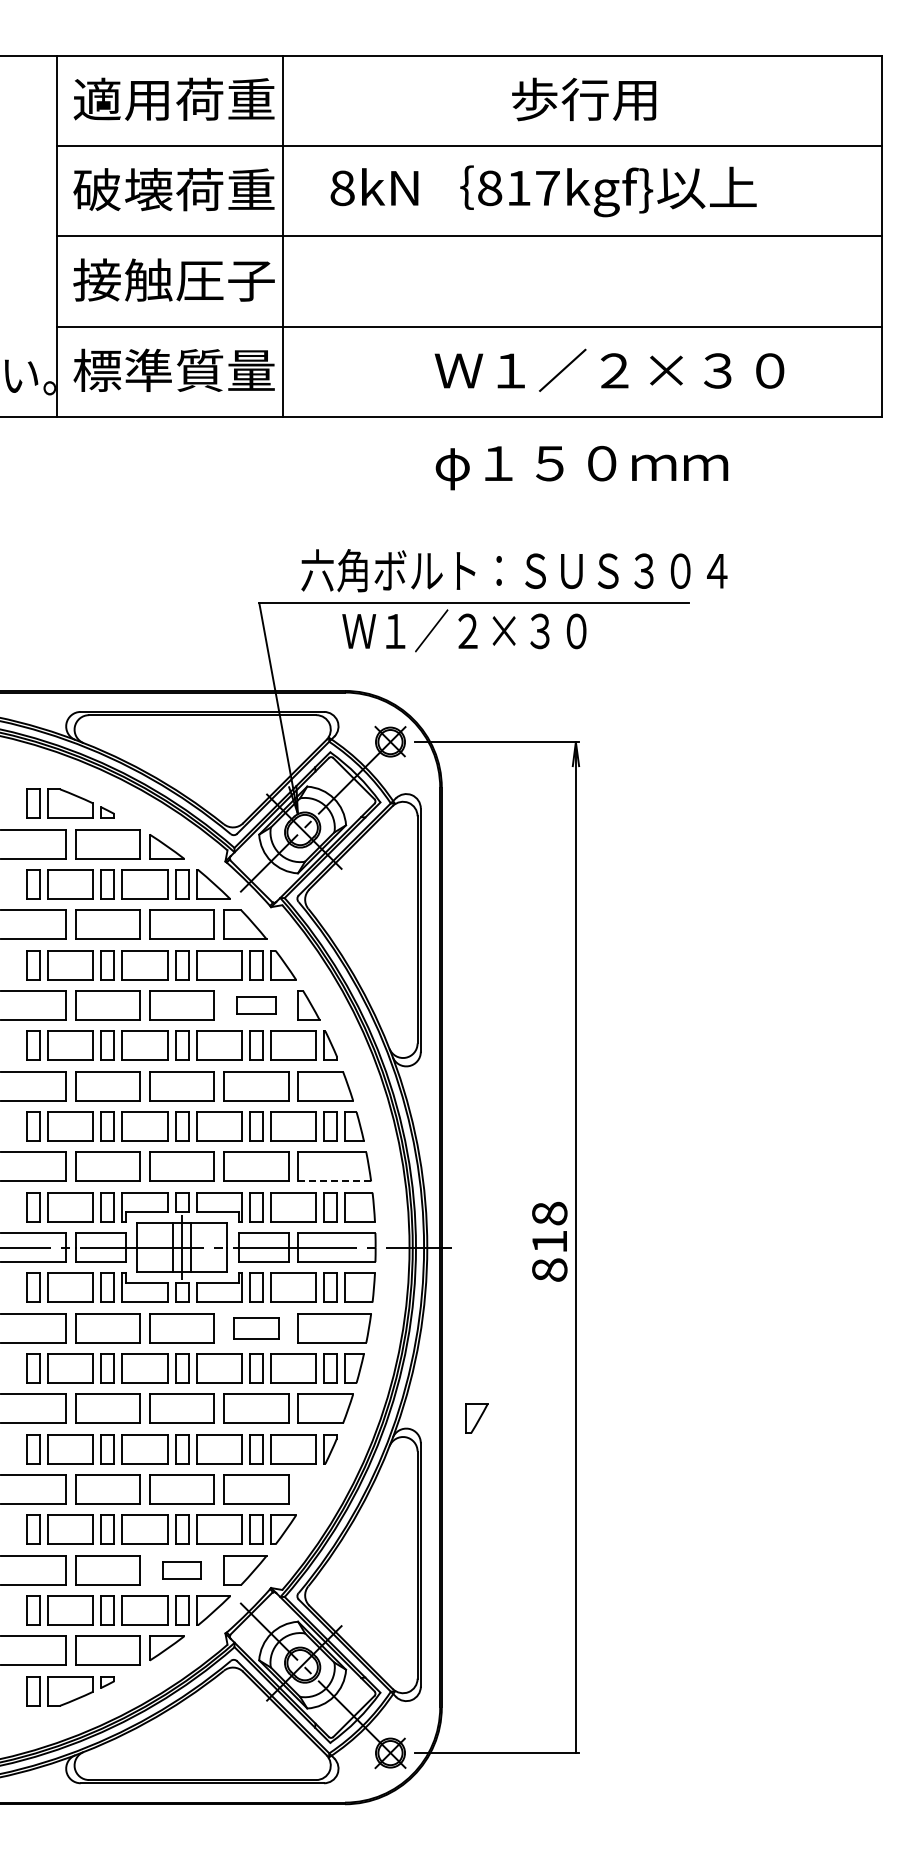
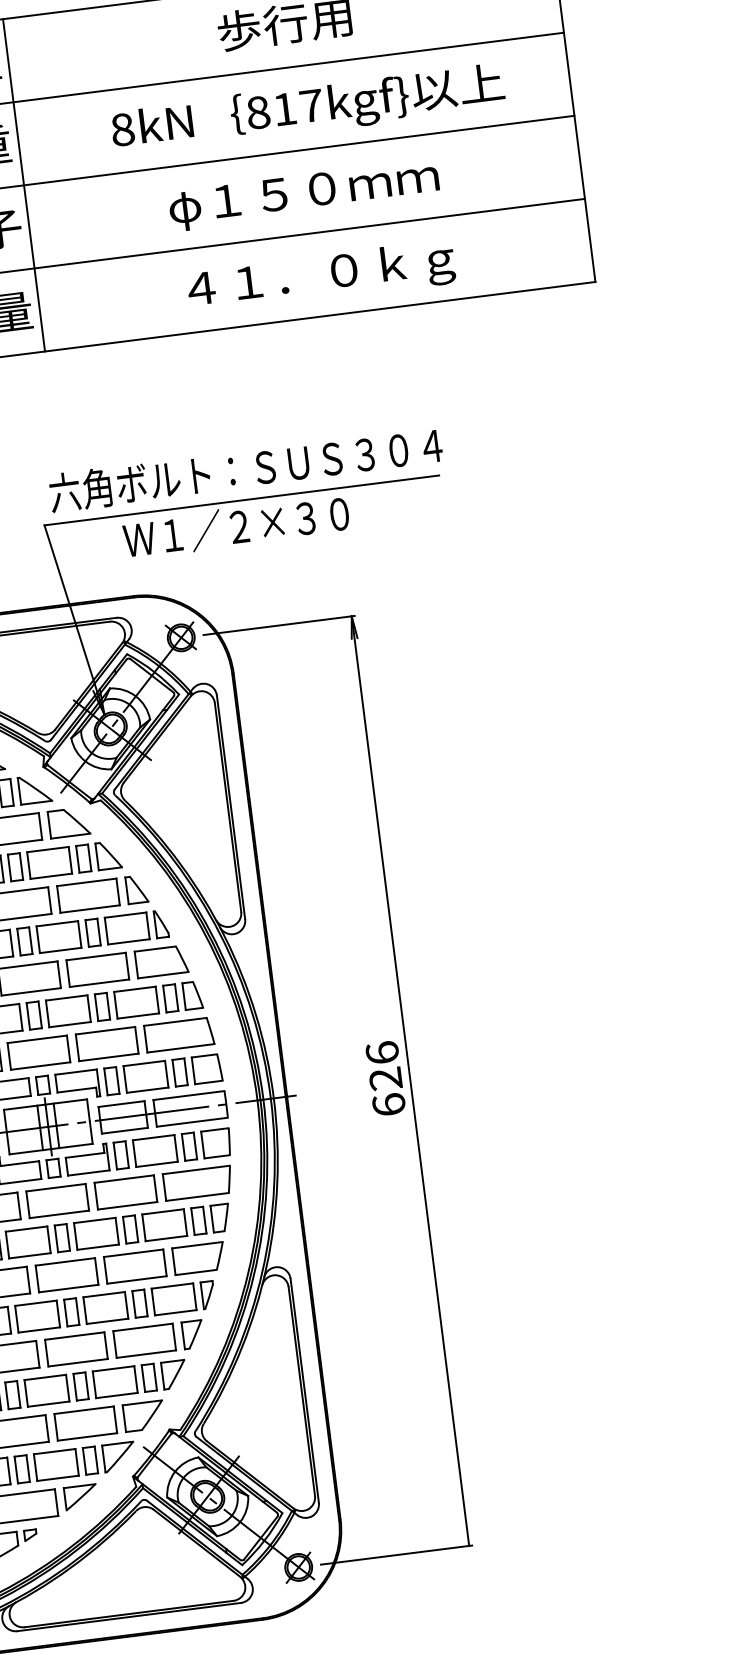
text: (543, 191) -> (307, 109), moved
text: (609, 373) -> (339, 273), Ｗ１／２×３０ -> ４１．０ｋｇ
text: (581, 468) -> (303, 195), moved
text: (514, 570) -> (245, 469), moved
part: (256, 1005) -> (88, 895), size x1.67
line: (335, 1181) -> (181, 1048), dashed -> solid
text: (549, 1241) -> (385, 1078), 818 -> 626
part: (256, 1328) -> (126, 1192), size x1.43
part: (476, 1418) -> (192, 1334), moved
part: (181, 1570) -> (85, 1423), size x1.67

